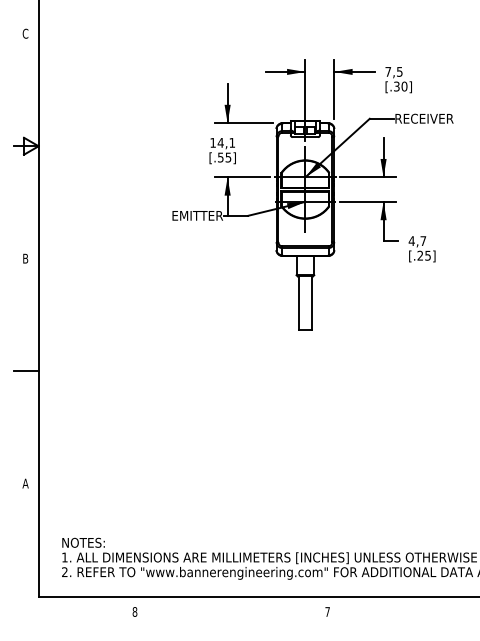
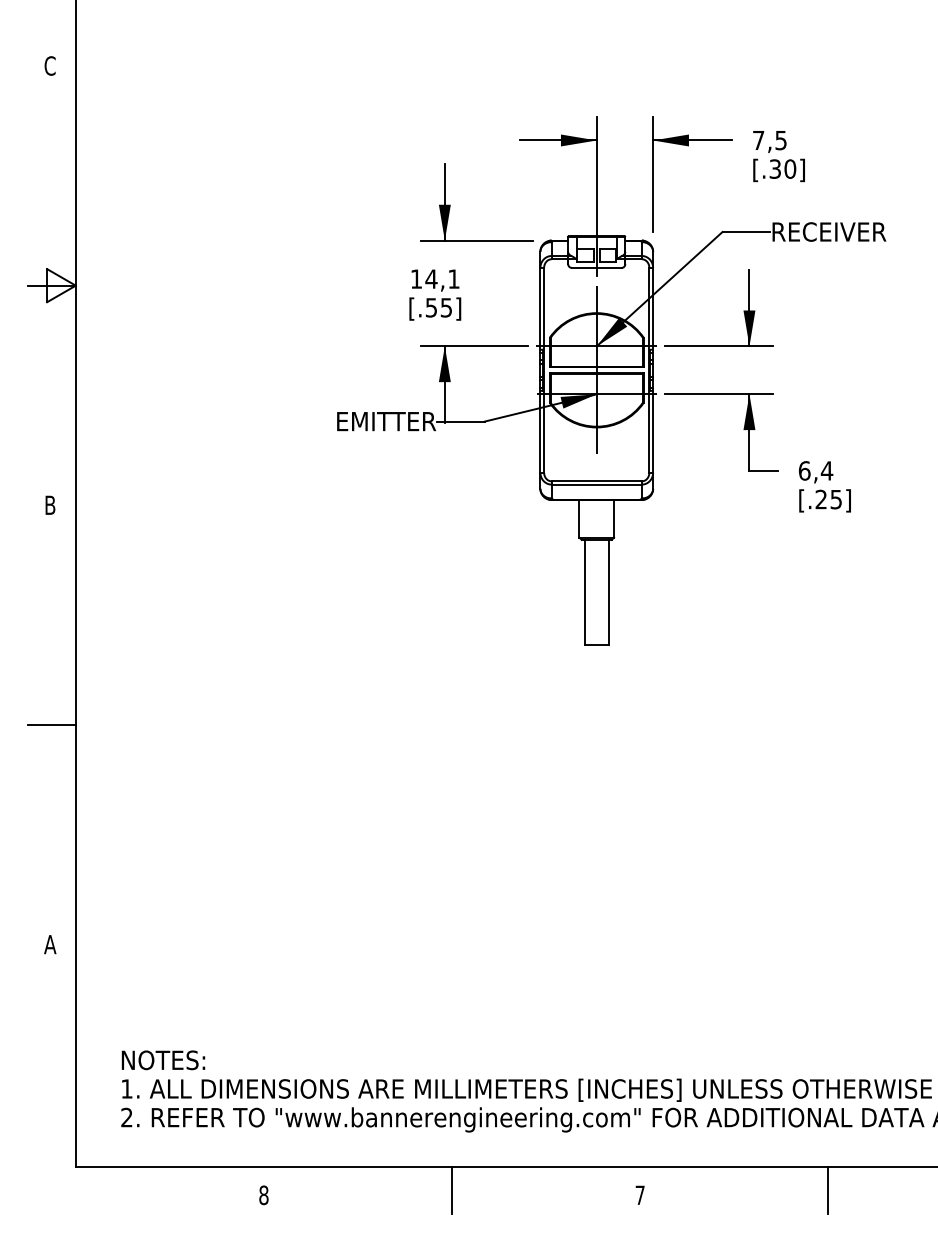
text: (417, 241) -> (815, 471), 4,7 -> 6,4
line: (231, 609) -> (452, 1190), added
line: (423, 609) -> (827, 1190), added

